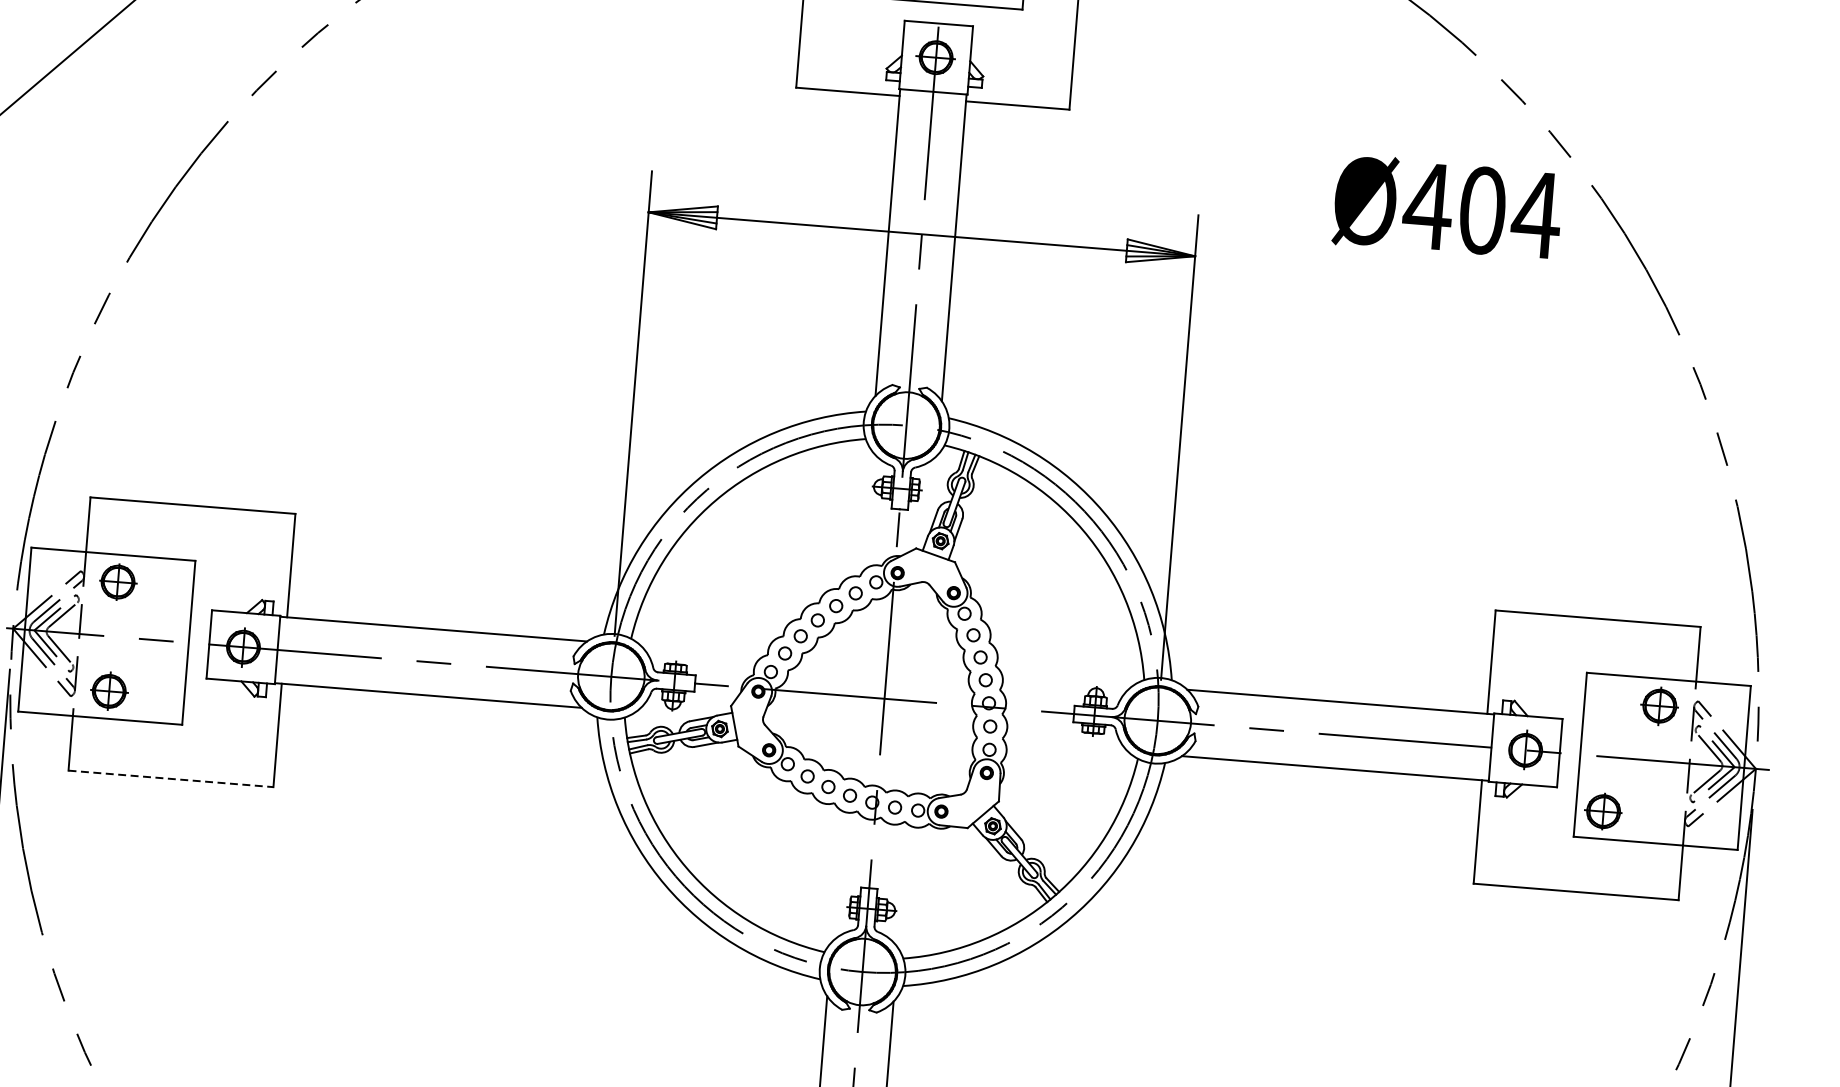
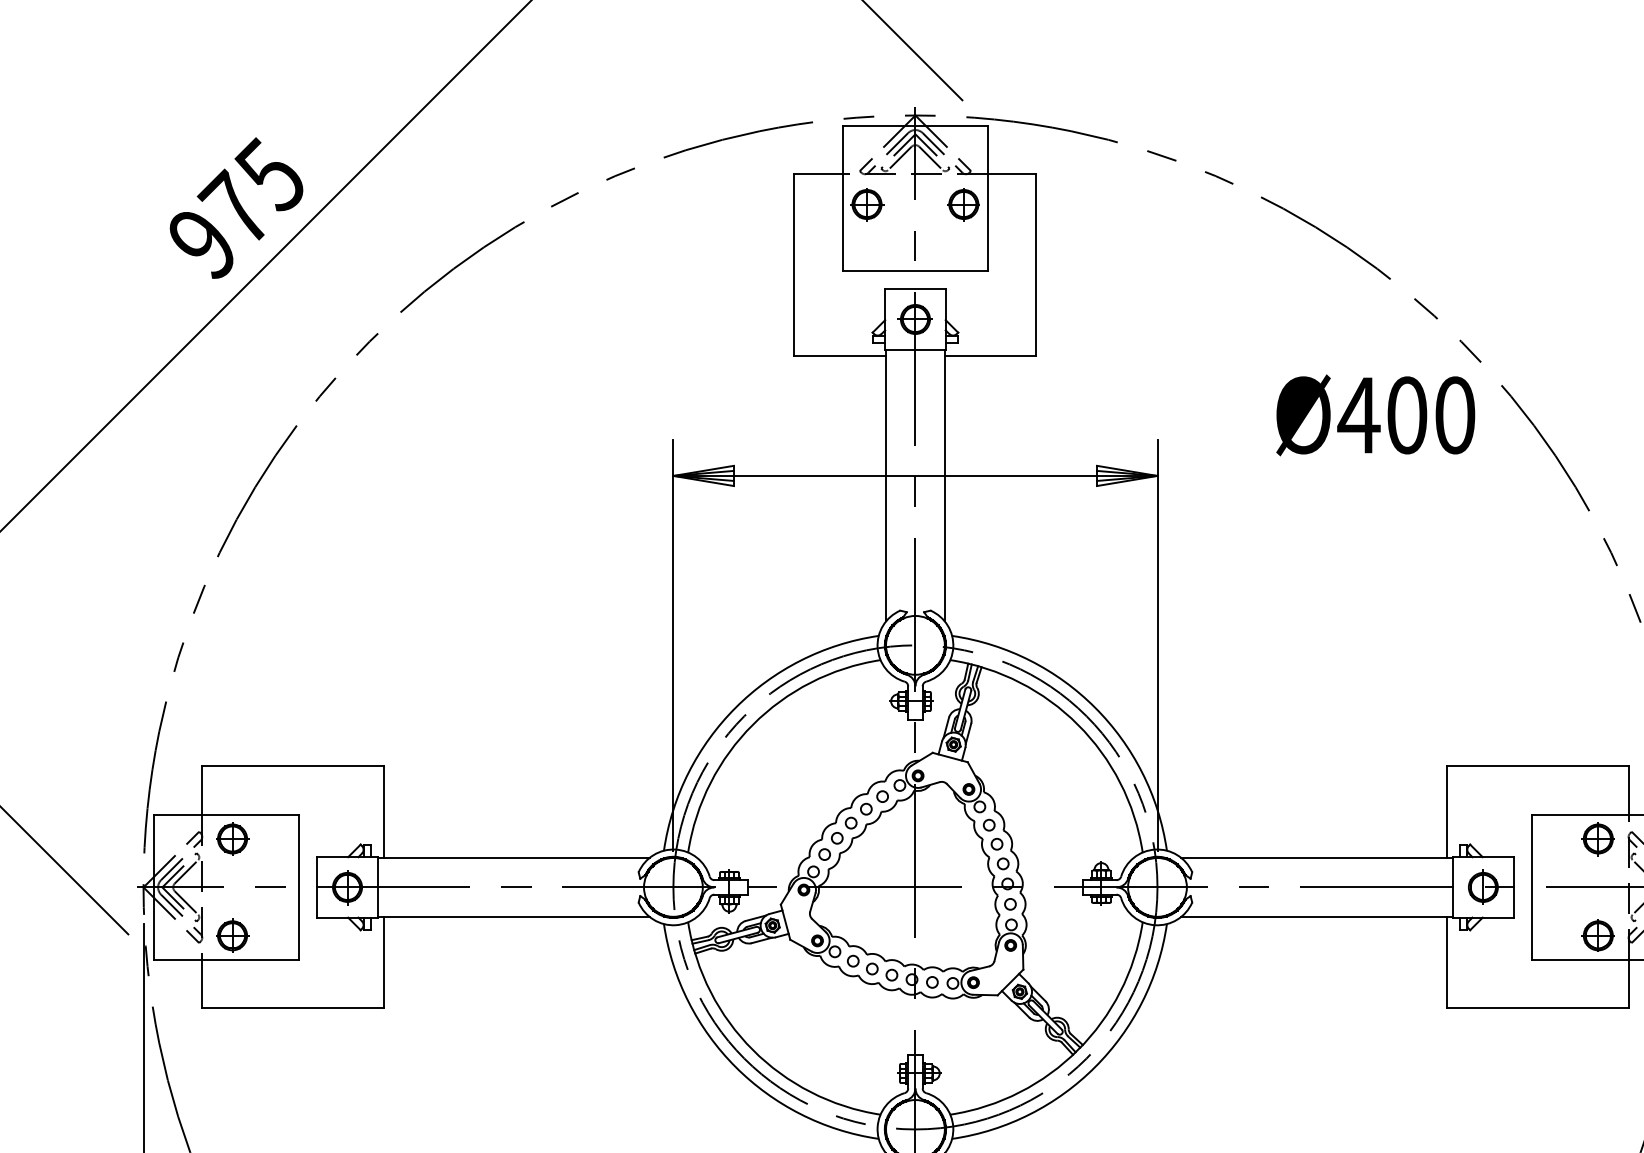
text: (1535, 215) -> (1454, 415), Ø404 -> Ø400
line: (171, 779) -> (293, 1008), dashed -> solid
part: (1602, 811) -> (1597, 935), moved

